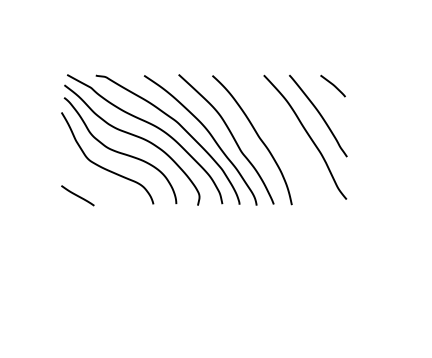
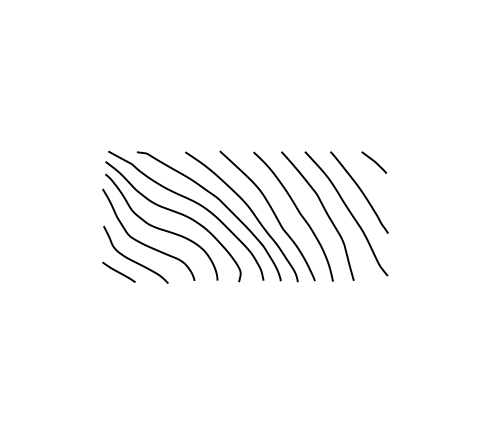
curve: (283, 134) -> (324, 211), added
curve: (91, 182) -> (132, 259), added

